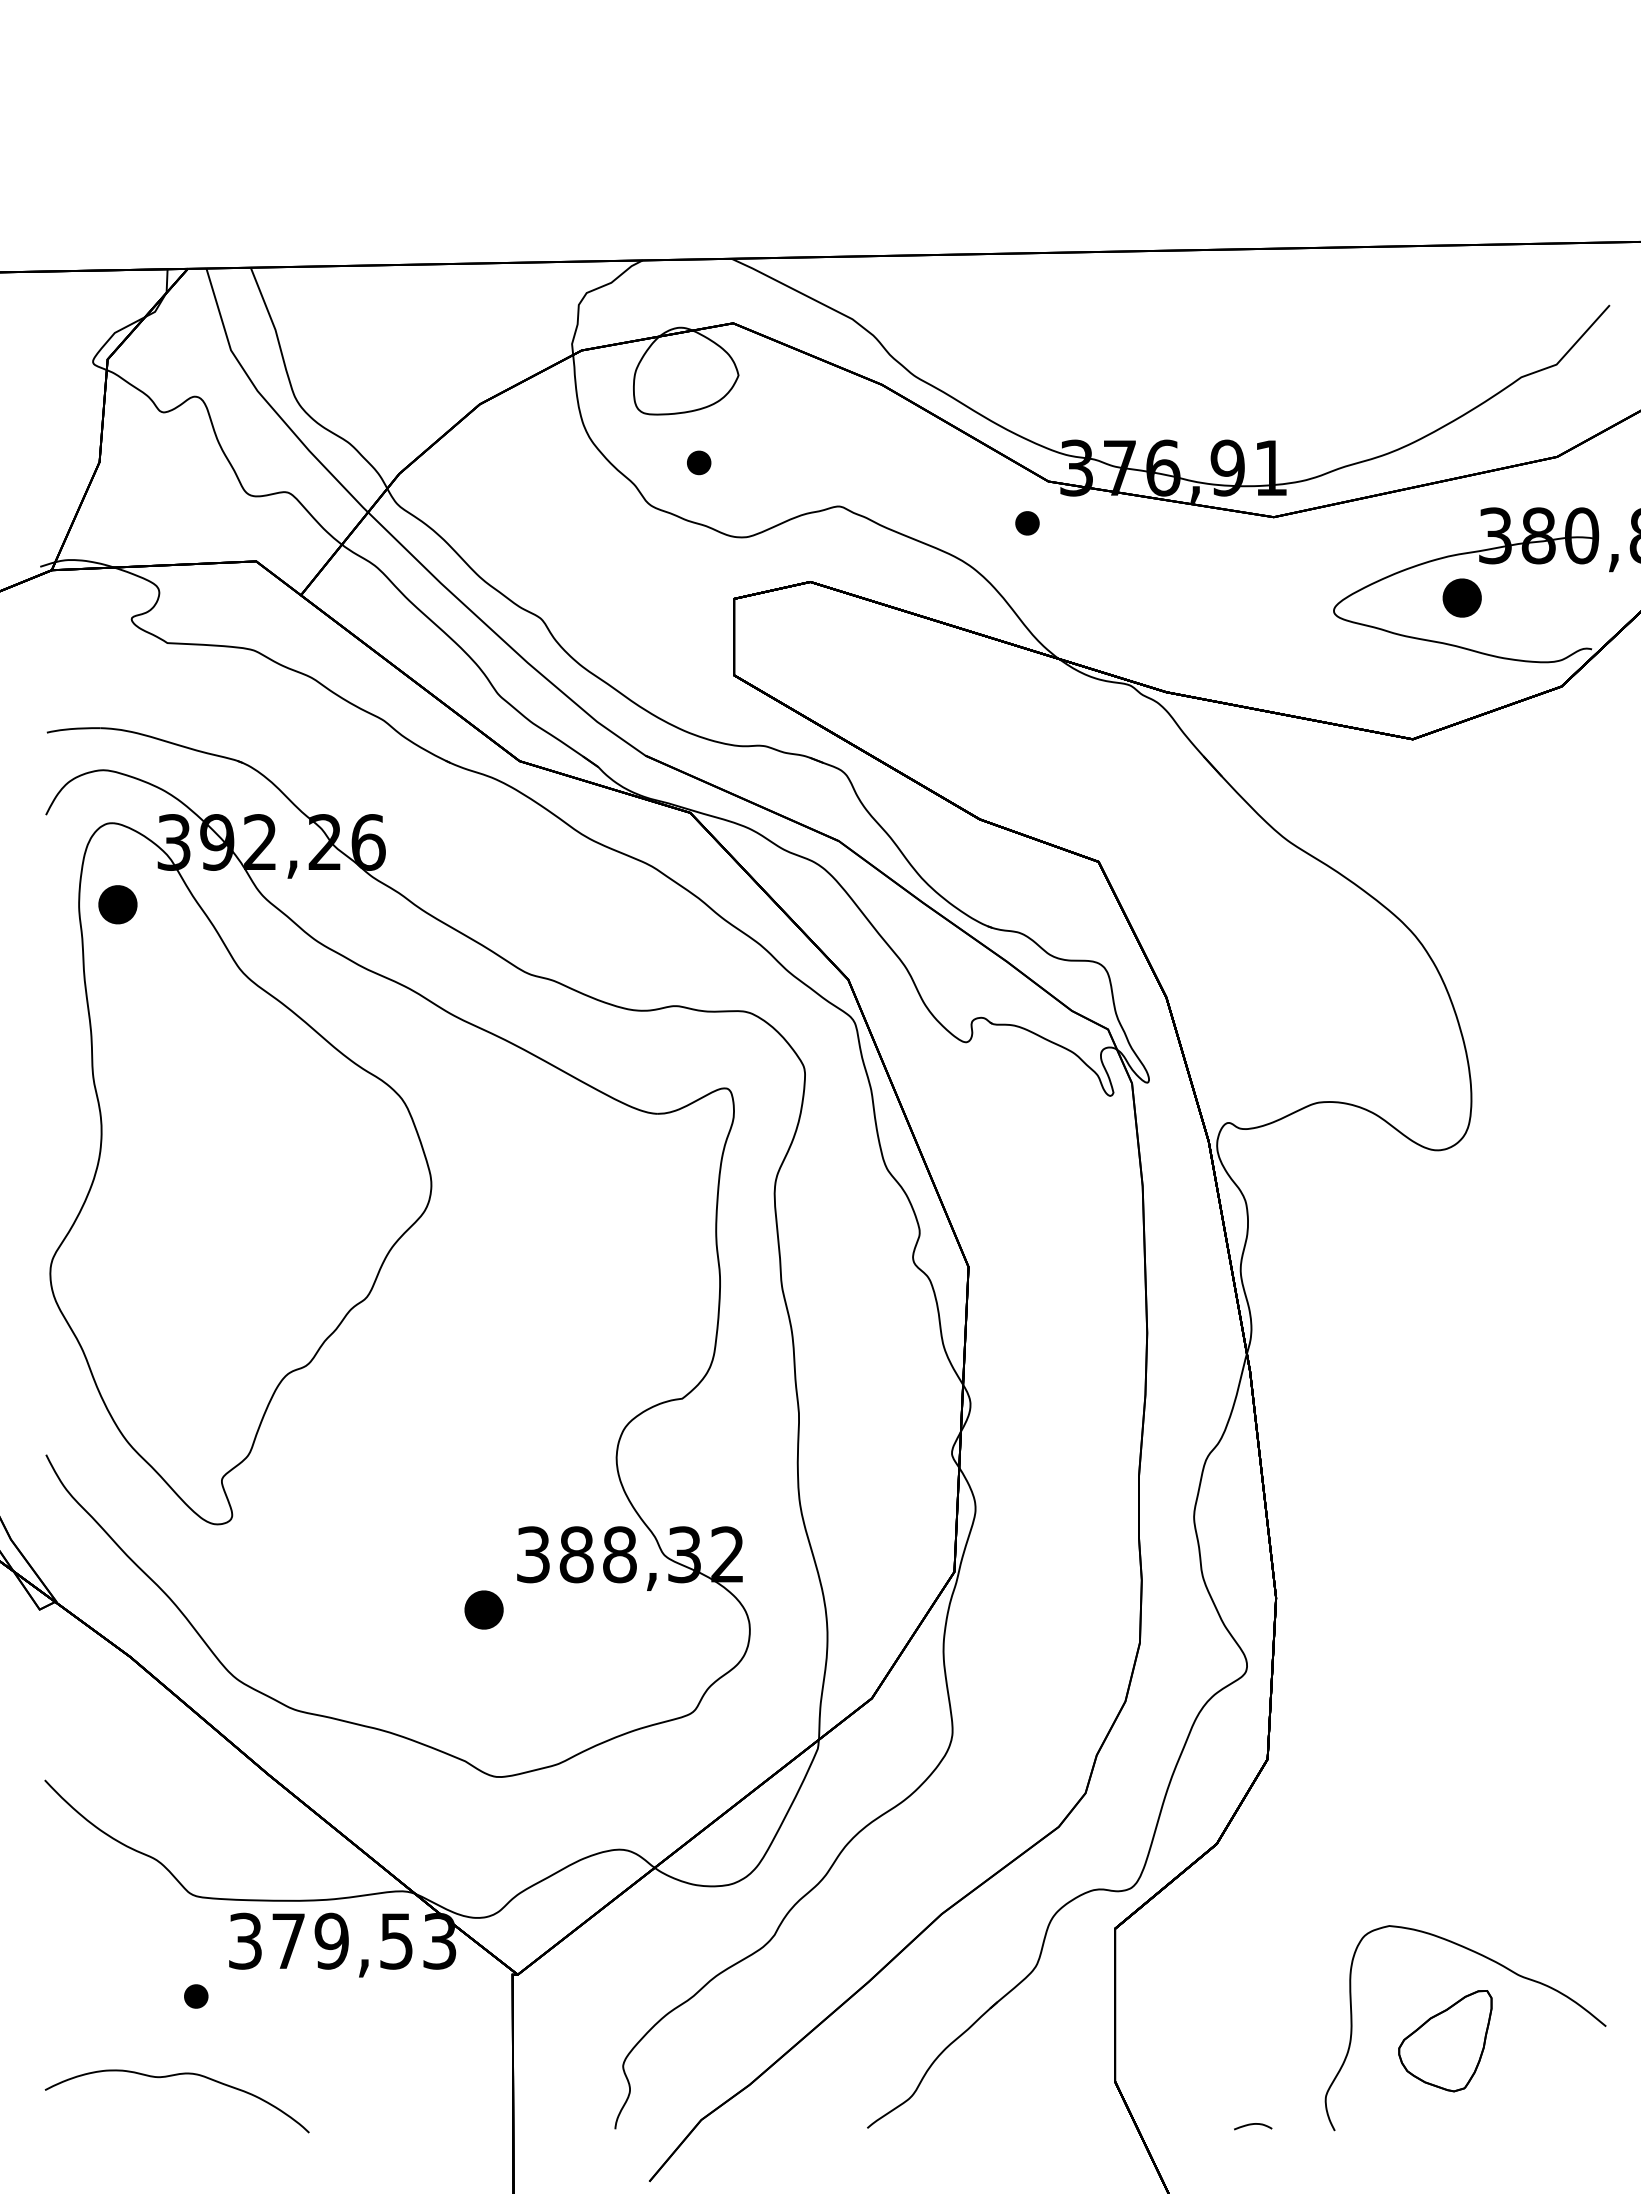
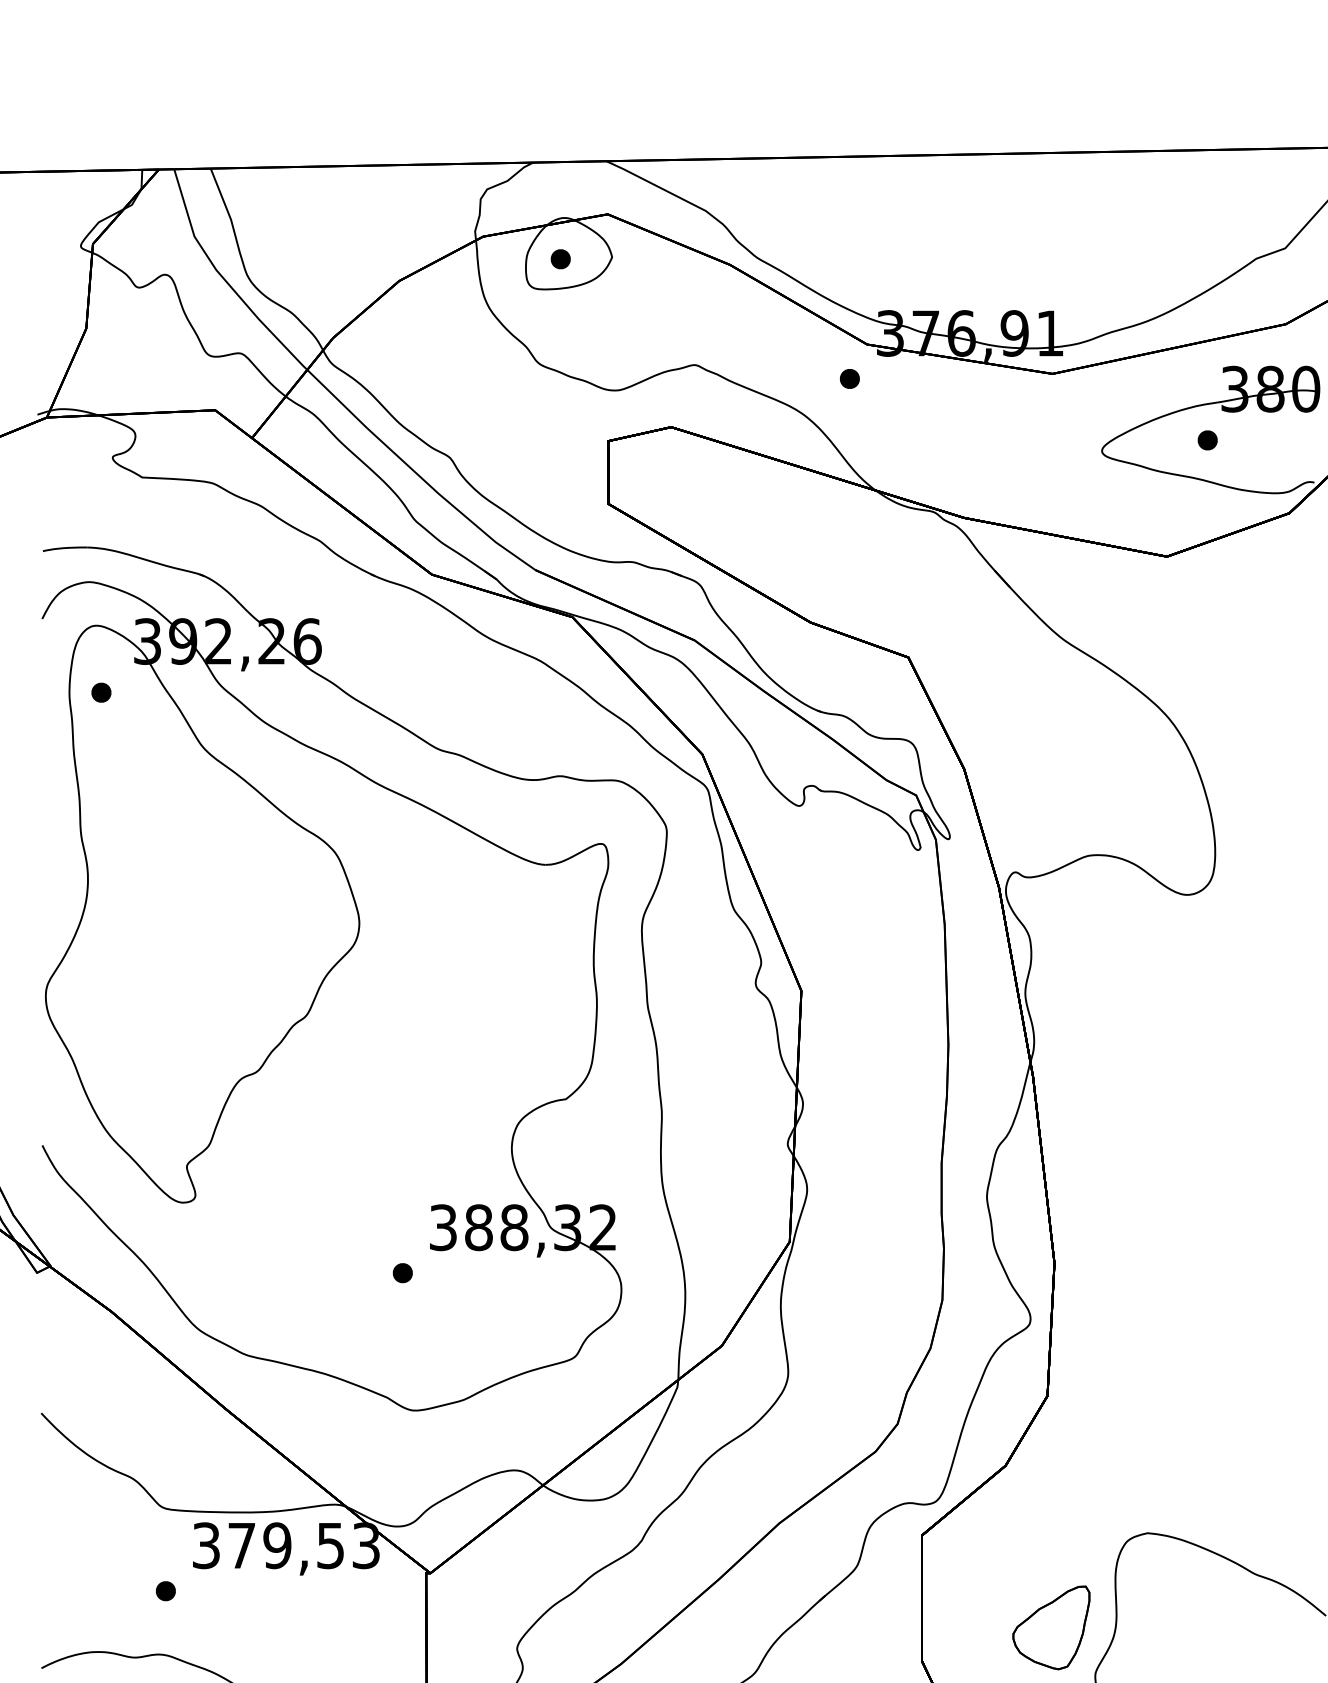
part: (699, 462) -> (561, 258), moved
part: (1462, 597) -> (1207, 439), size x0.62
part: (117, 904) -> (101, 692), size x0.62
part: (484, 1609) -> (403, 1272), size x0.62
part: (1445, 2041) -> (1051, 1628), moved

